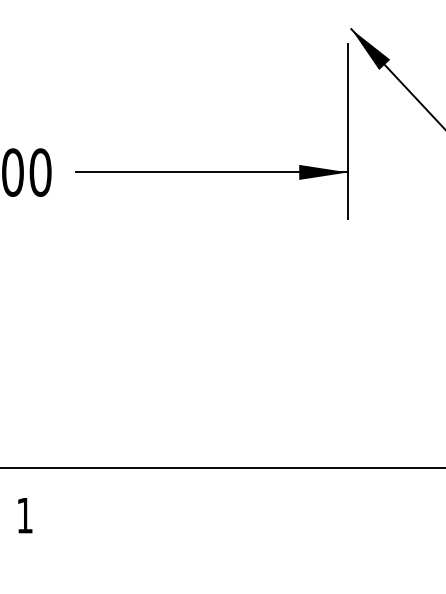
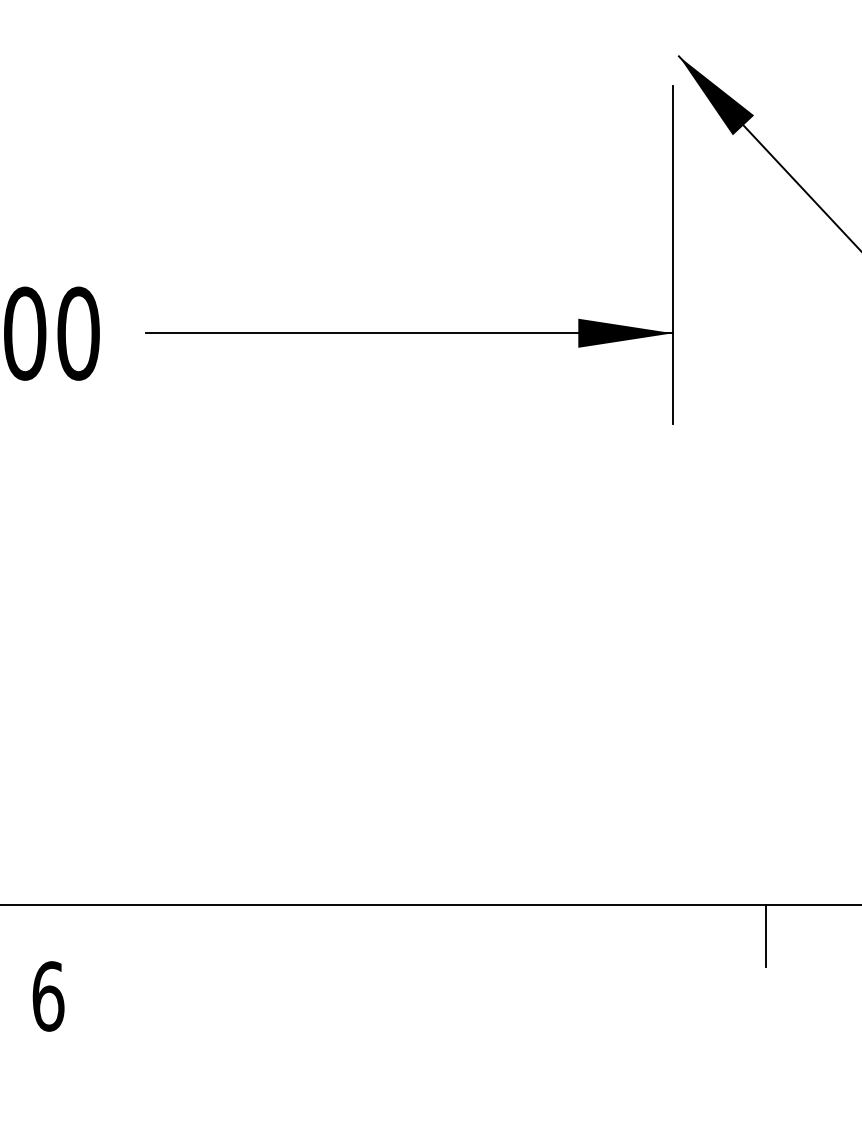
line: (396, 484) -> (766, 936), added
text: (25, 515) -> (49, 996), 1 -> 6

